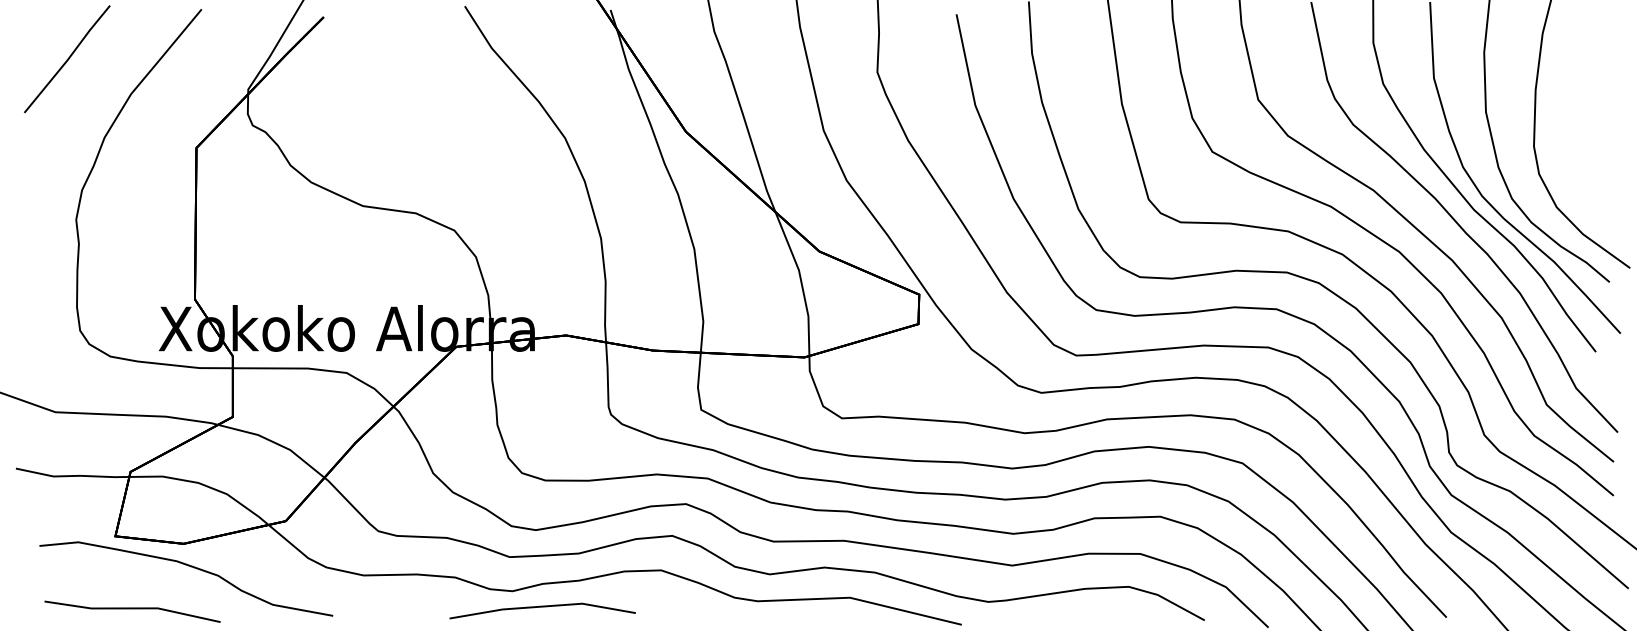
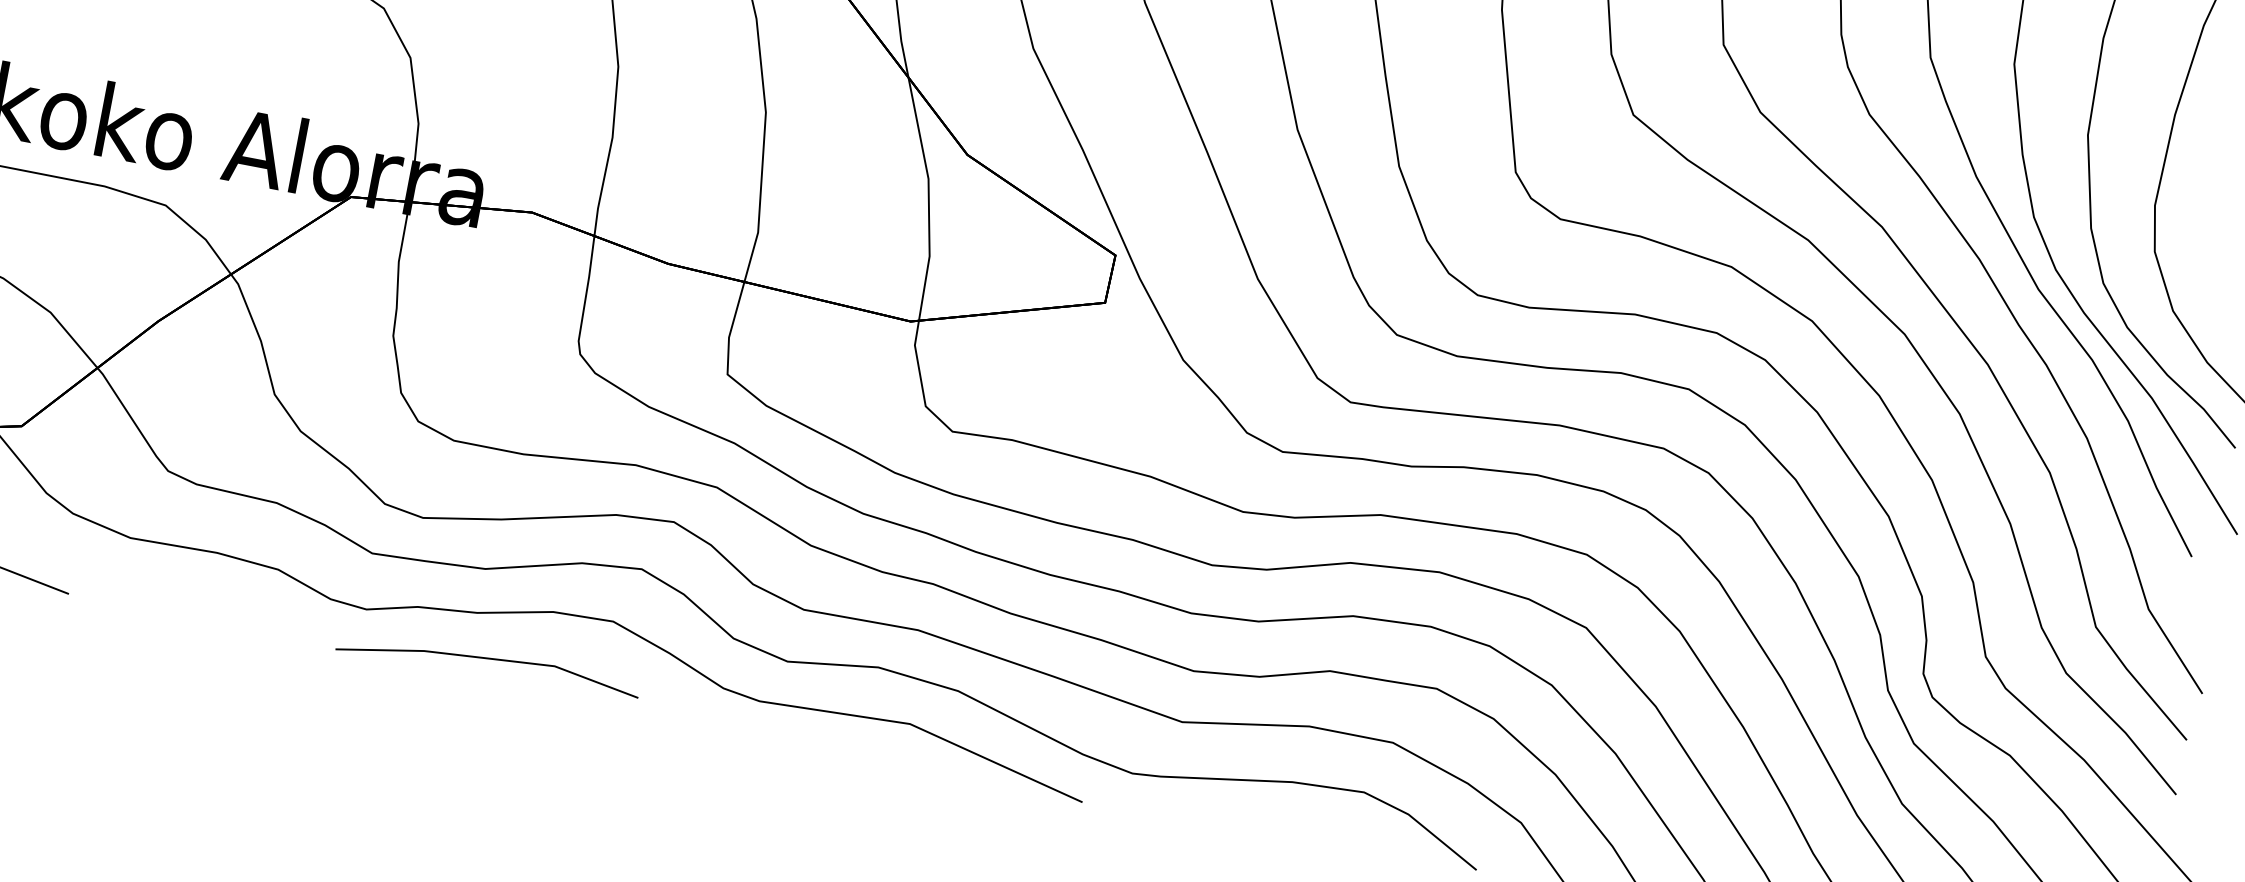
line: (542, 607) -> (489, 660), moved

